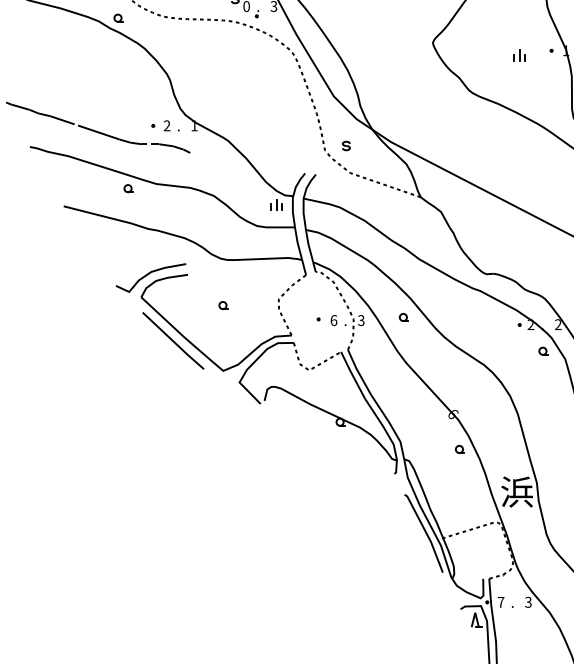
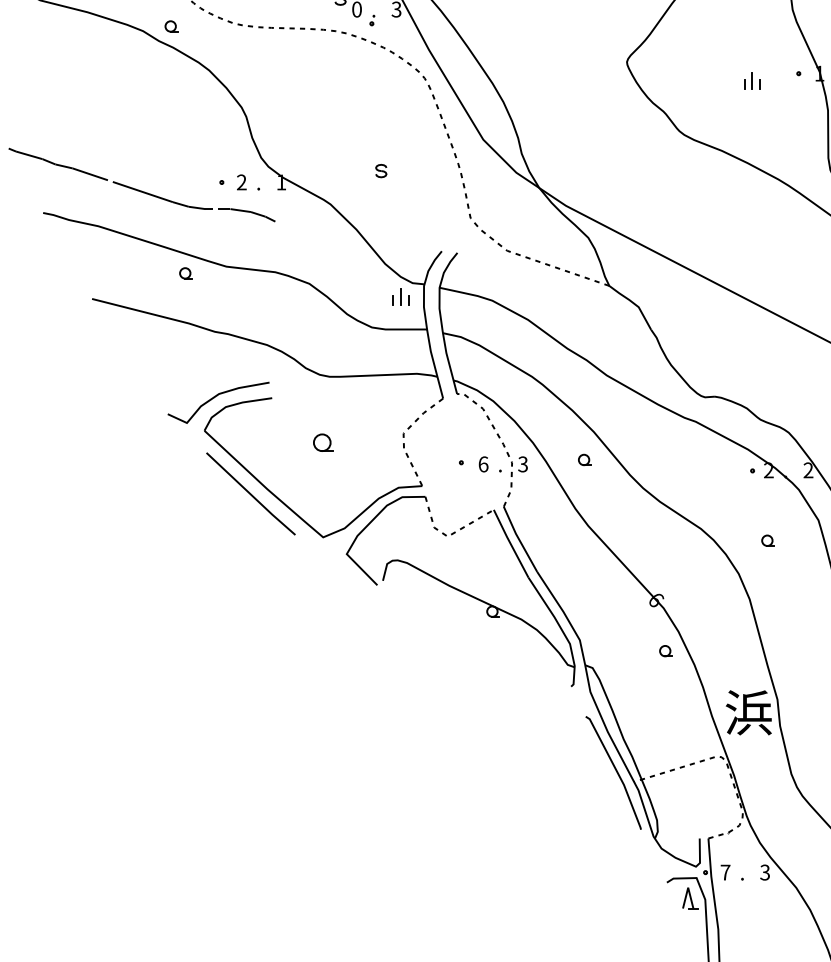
part: (346, 145) -> (381, 170), moved
part: (223, 305) -> (323, 442), size x1.6
part: (543, 350) -> (768, 539), moved

